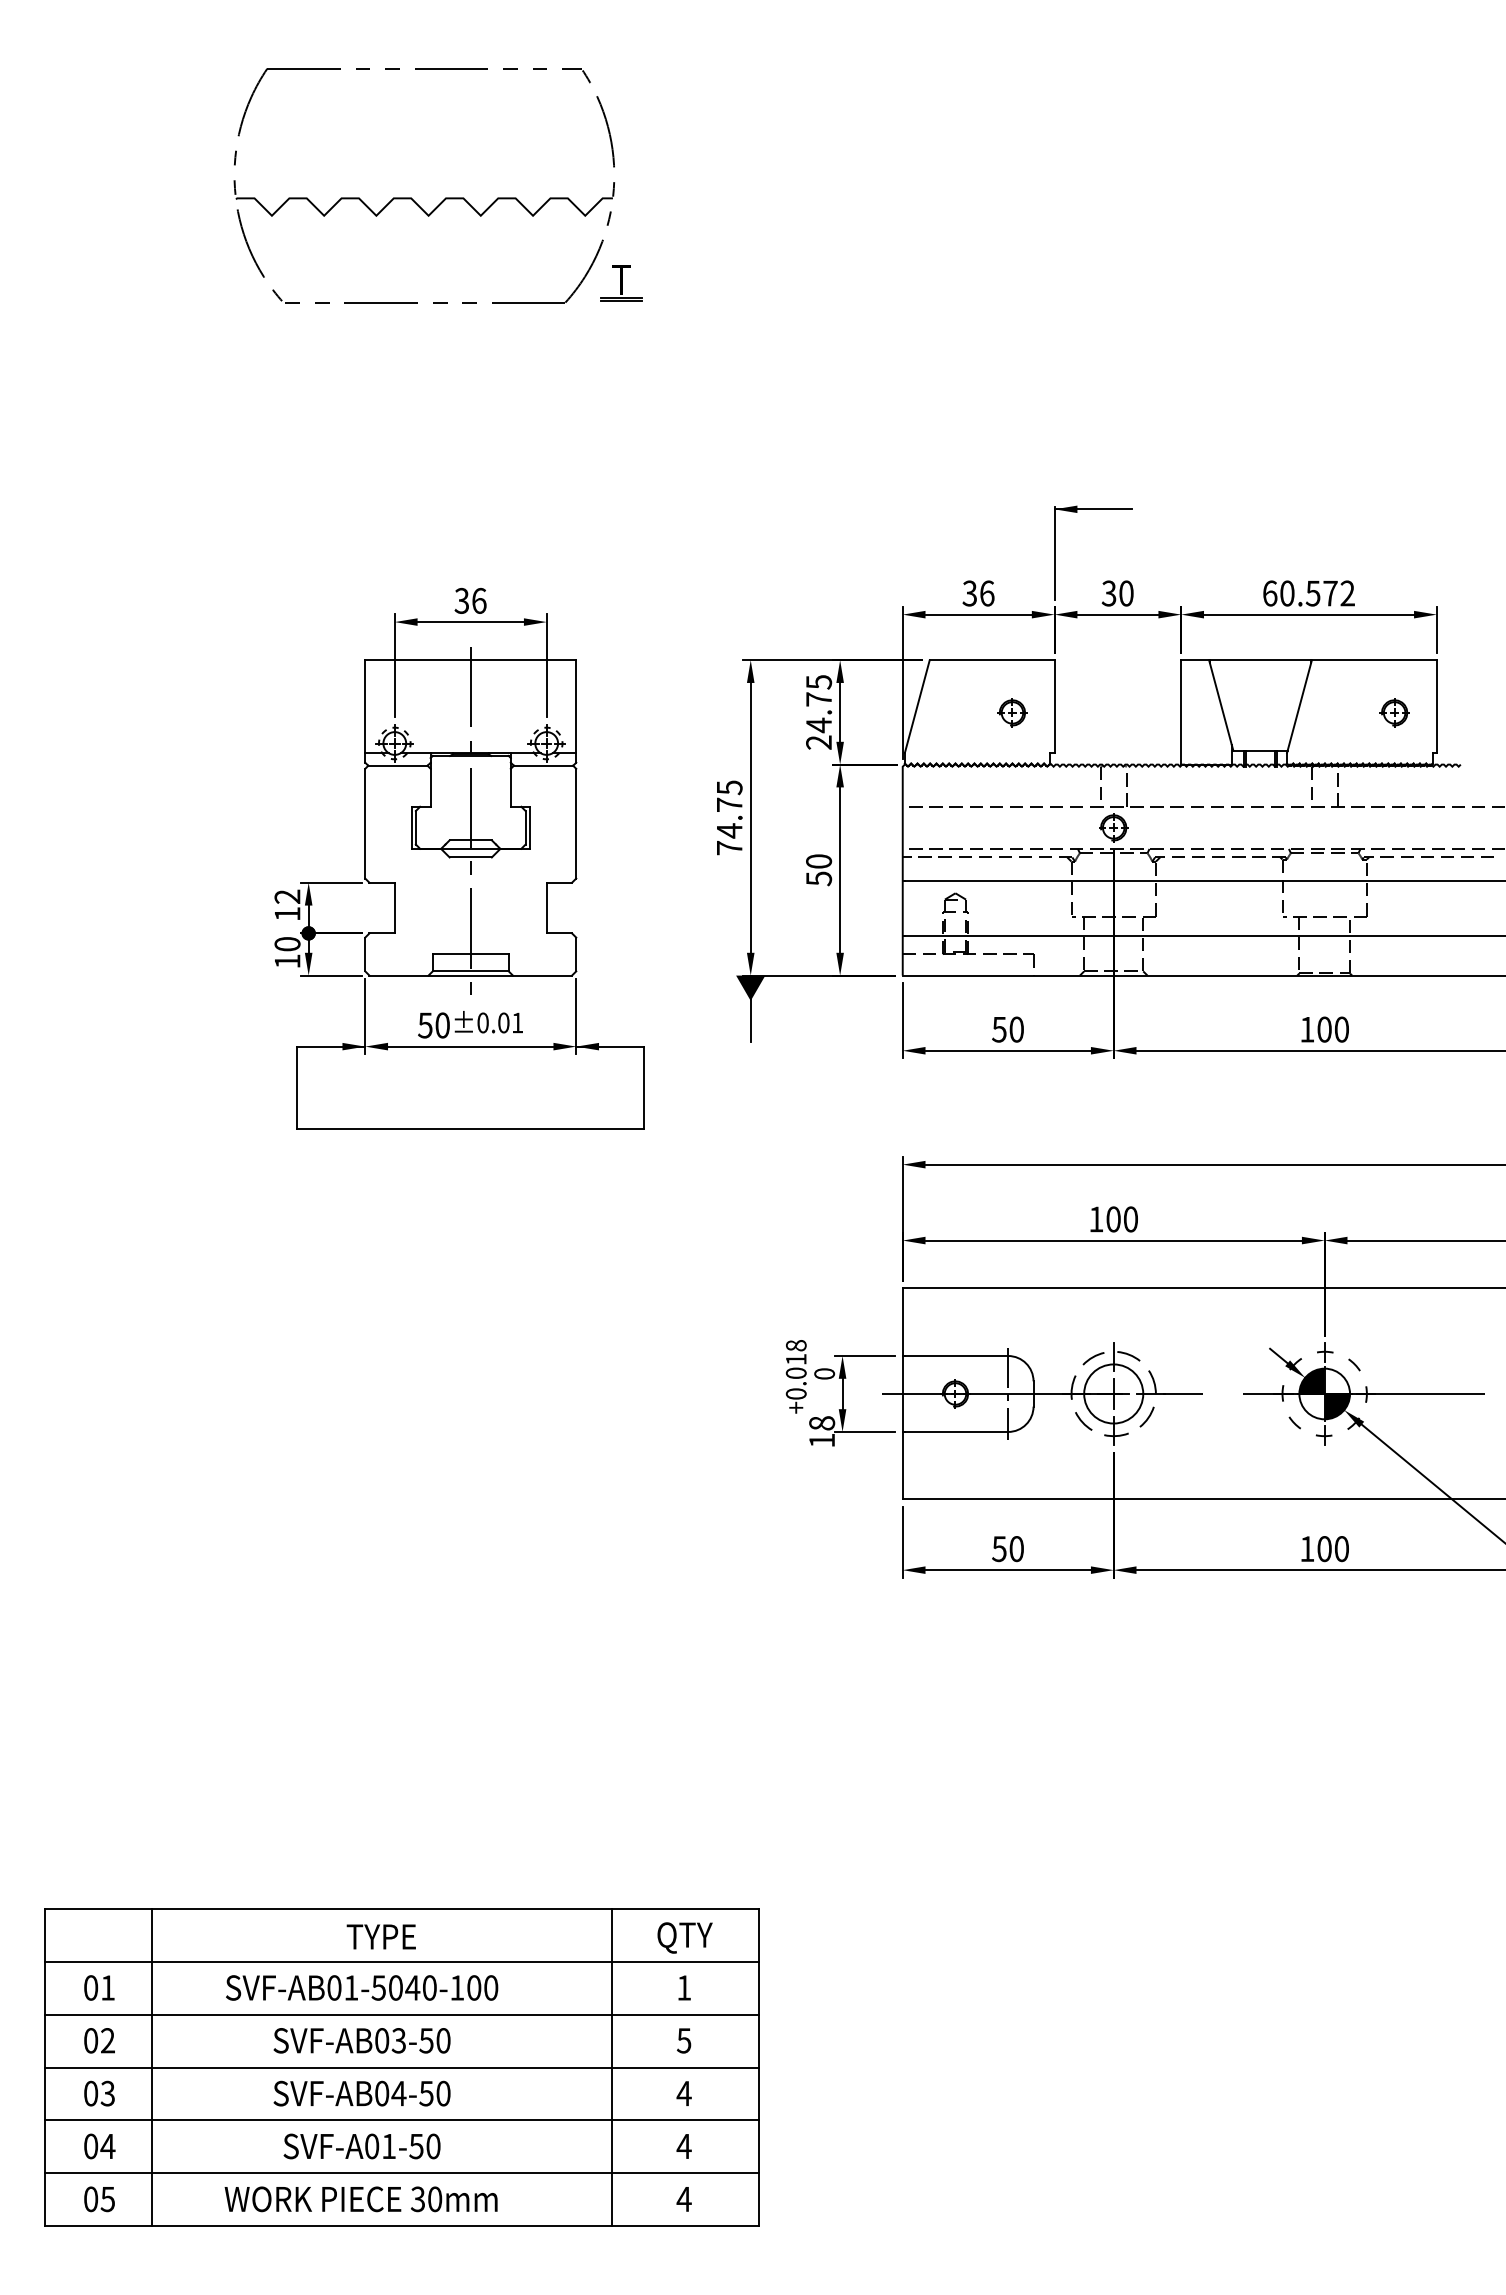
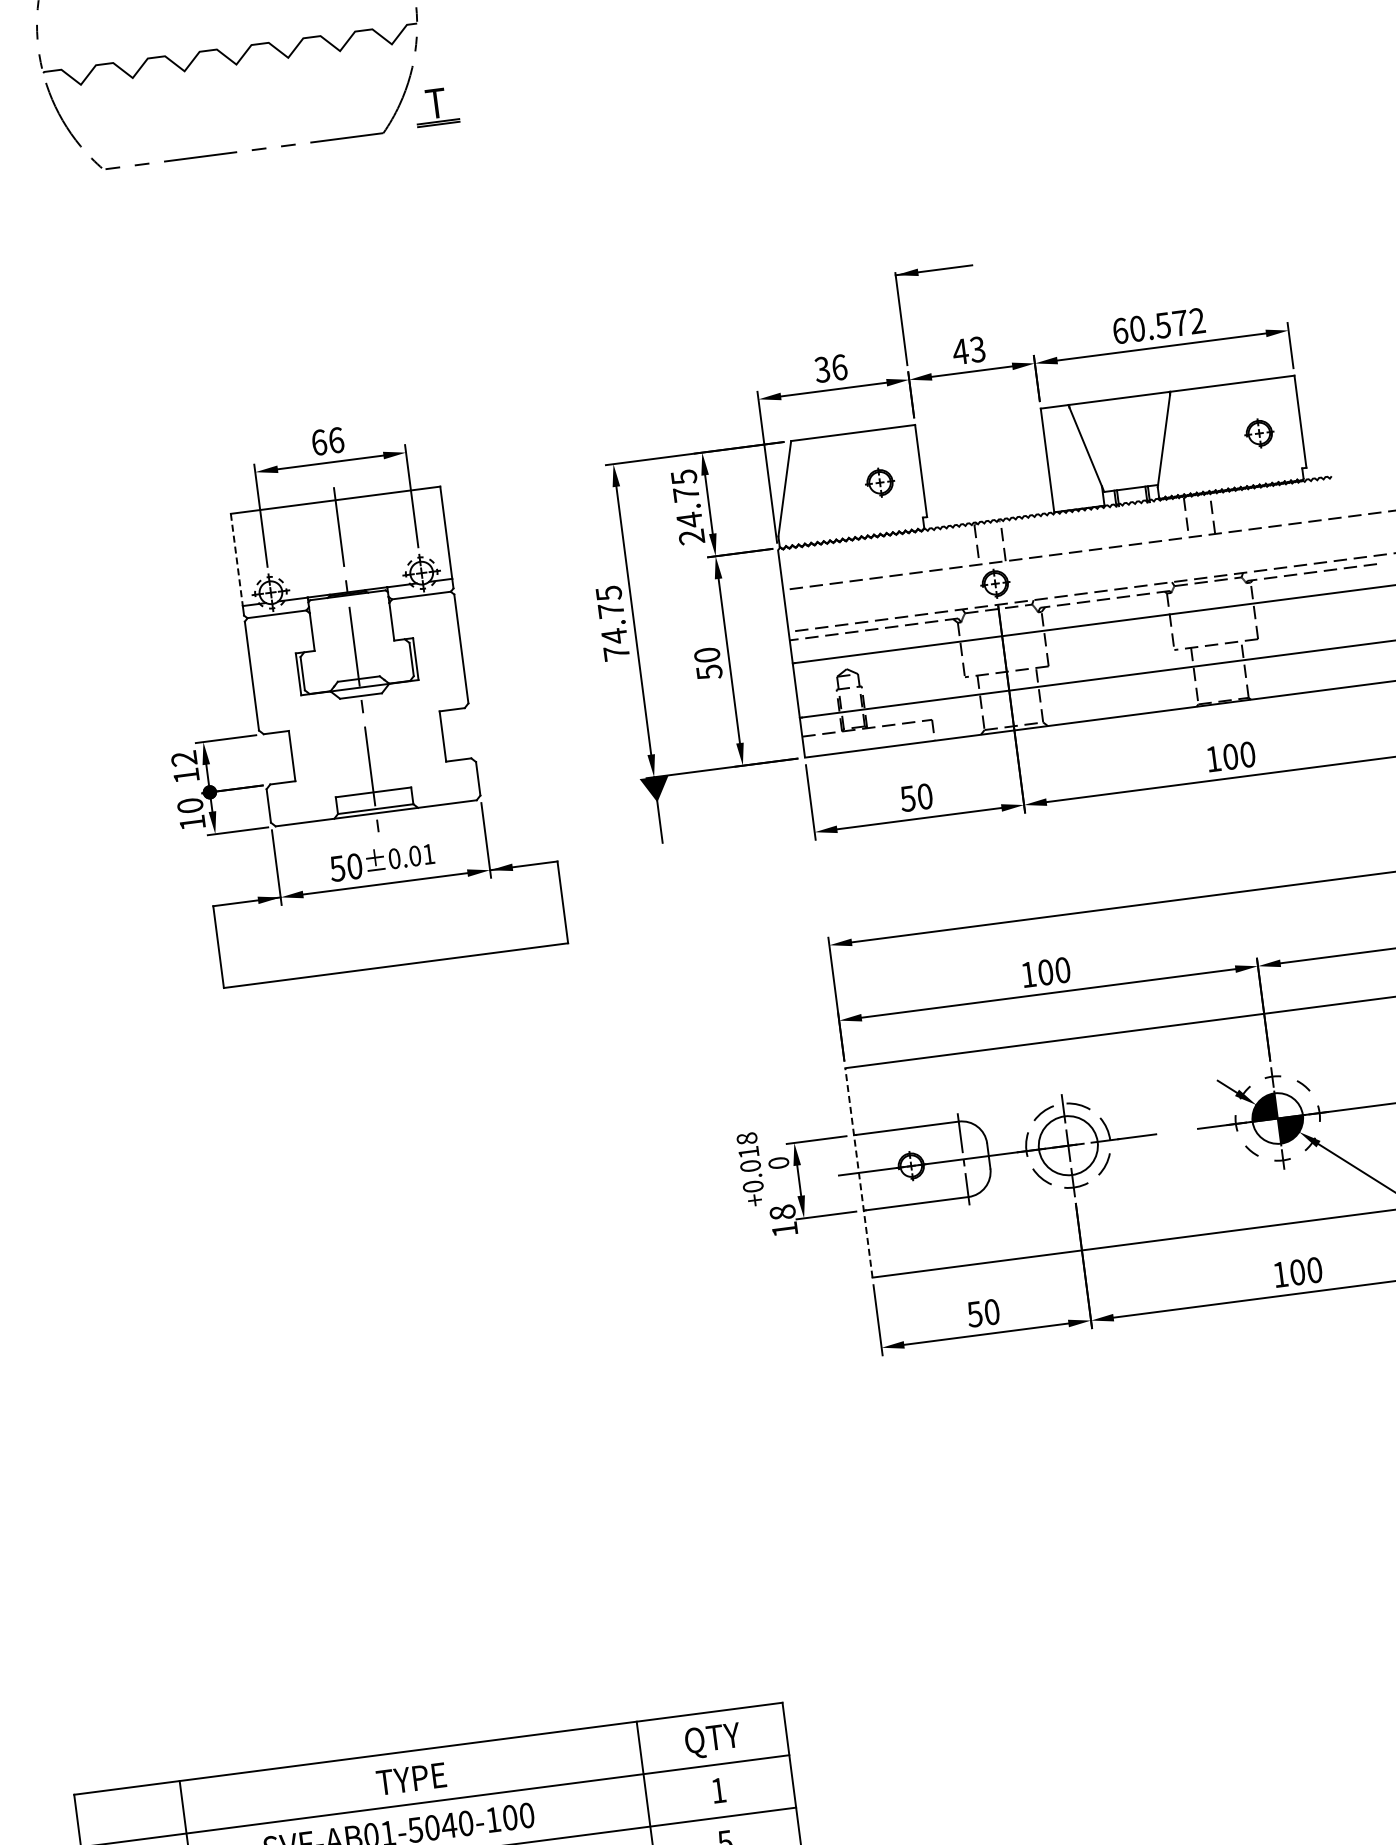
text: (1117, 593) -> (968, 350), 30 -> 43
text: (461, 600) -> (318, 442), 36 -> 66
line: (365, 707) -> (237, 560), solid -> dashed
line: (902, 1393) -> (858, 1172), solid -> dashed

